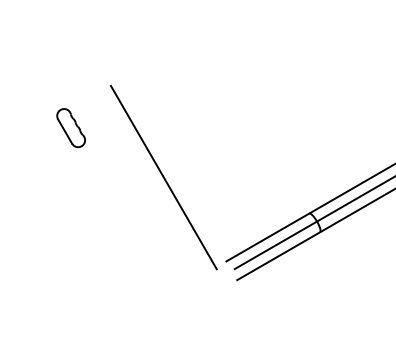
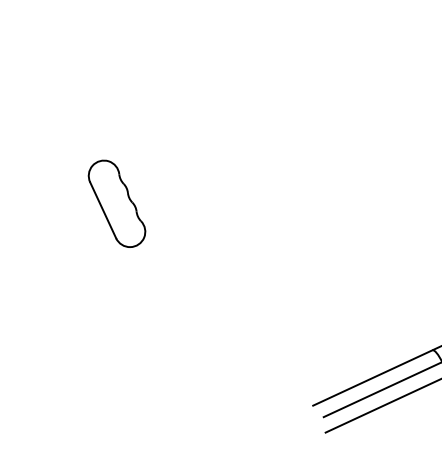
part: (70, 128) -> (115, 204), size x1.6
line: (163, 177) -> (237, 283), removed

